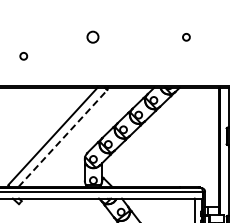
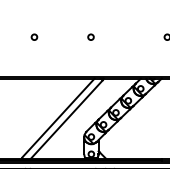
circle: (92, 37) -> (90, 37), size x0.62
circle: (23, 56) -> (34, 37), moved
line: (63, 138) -> (66, 119), dashed -> solid

